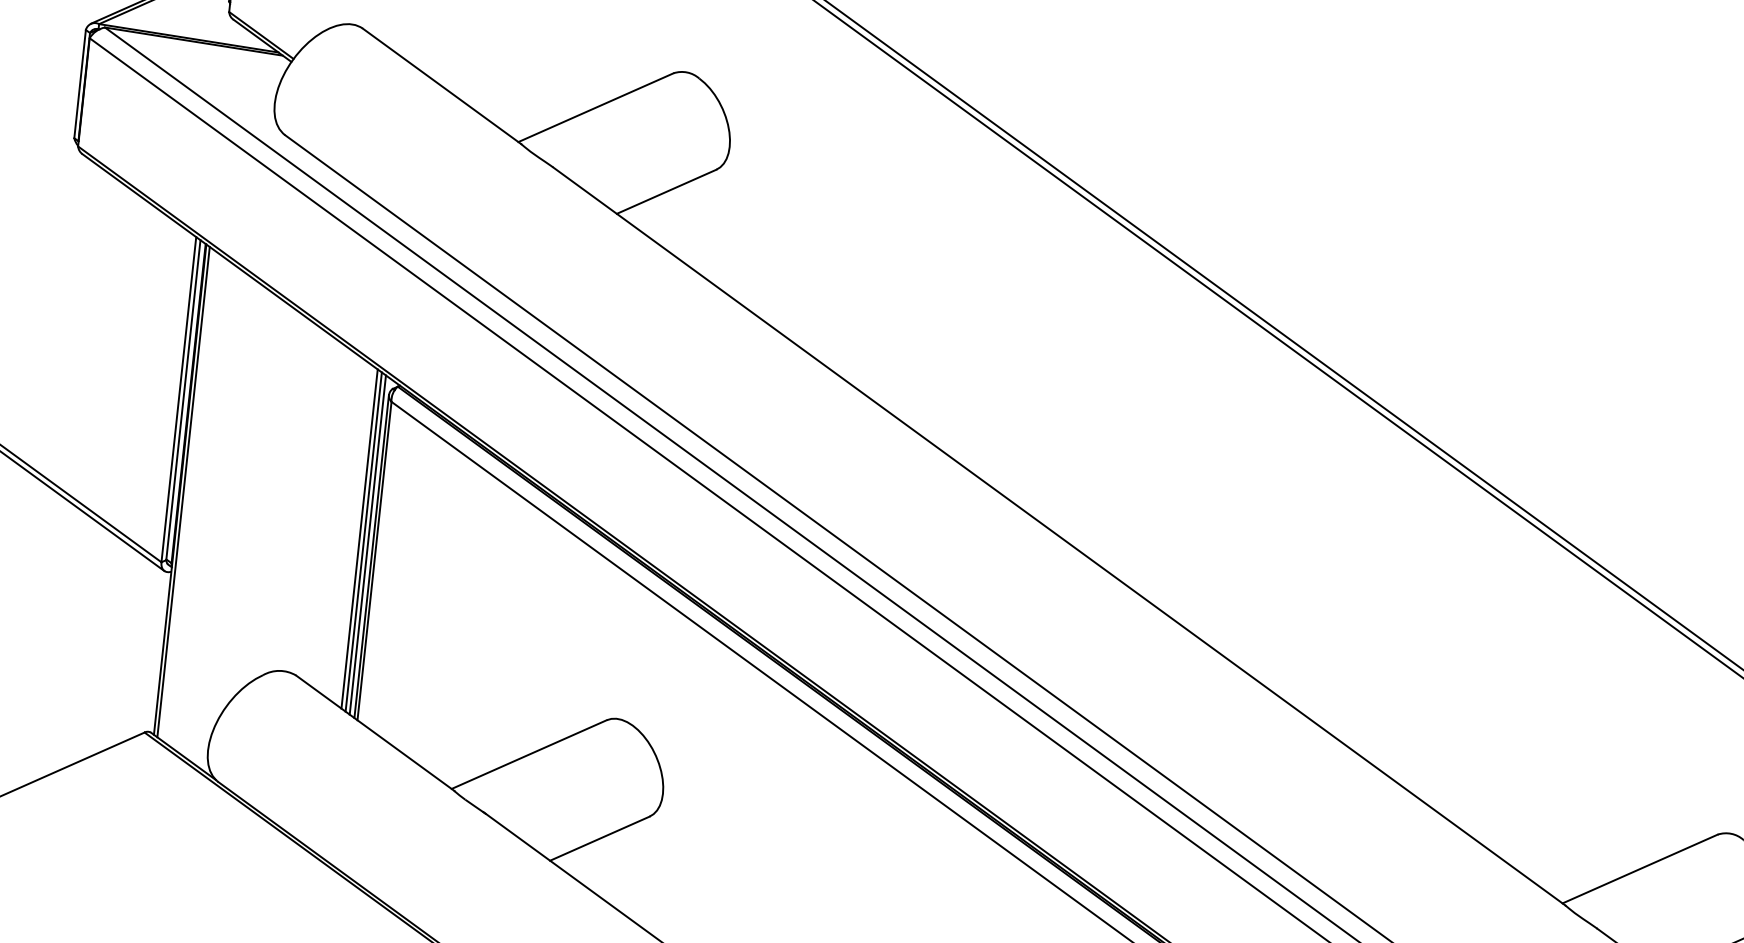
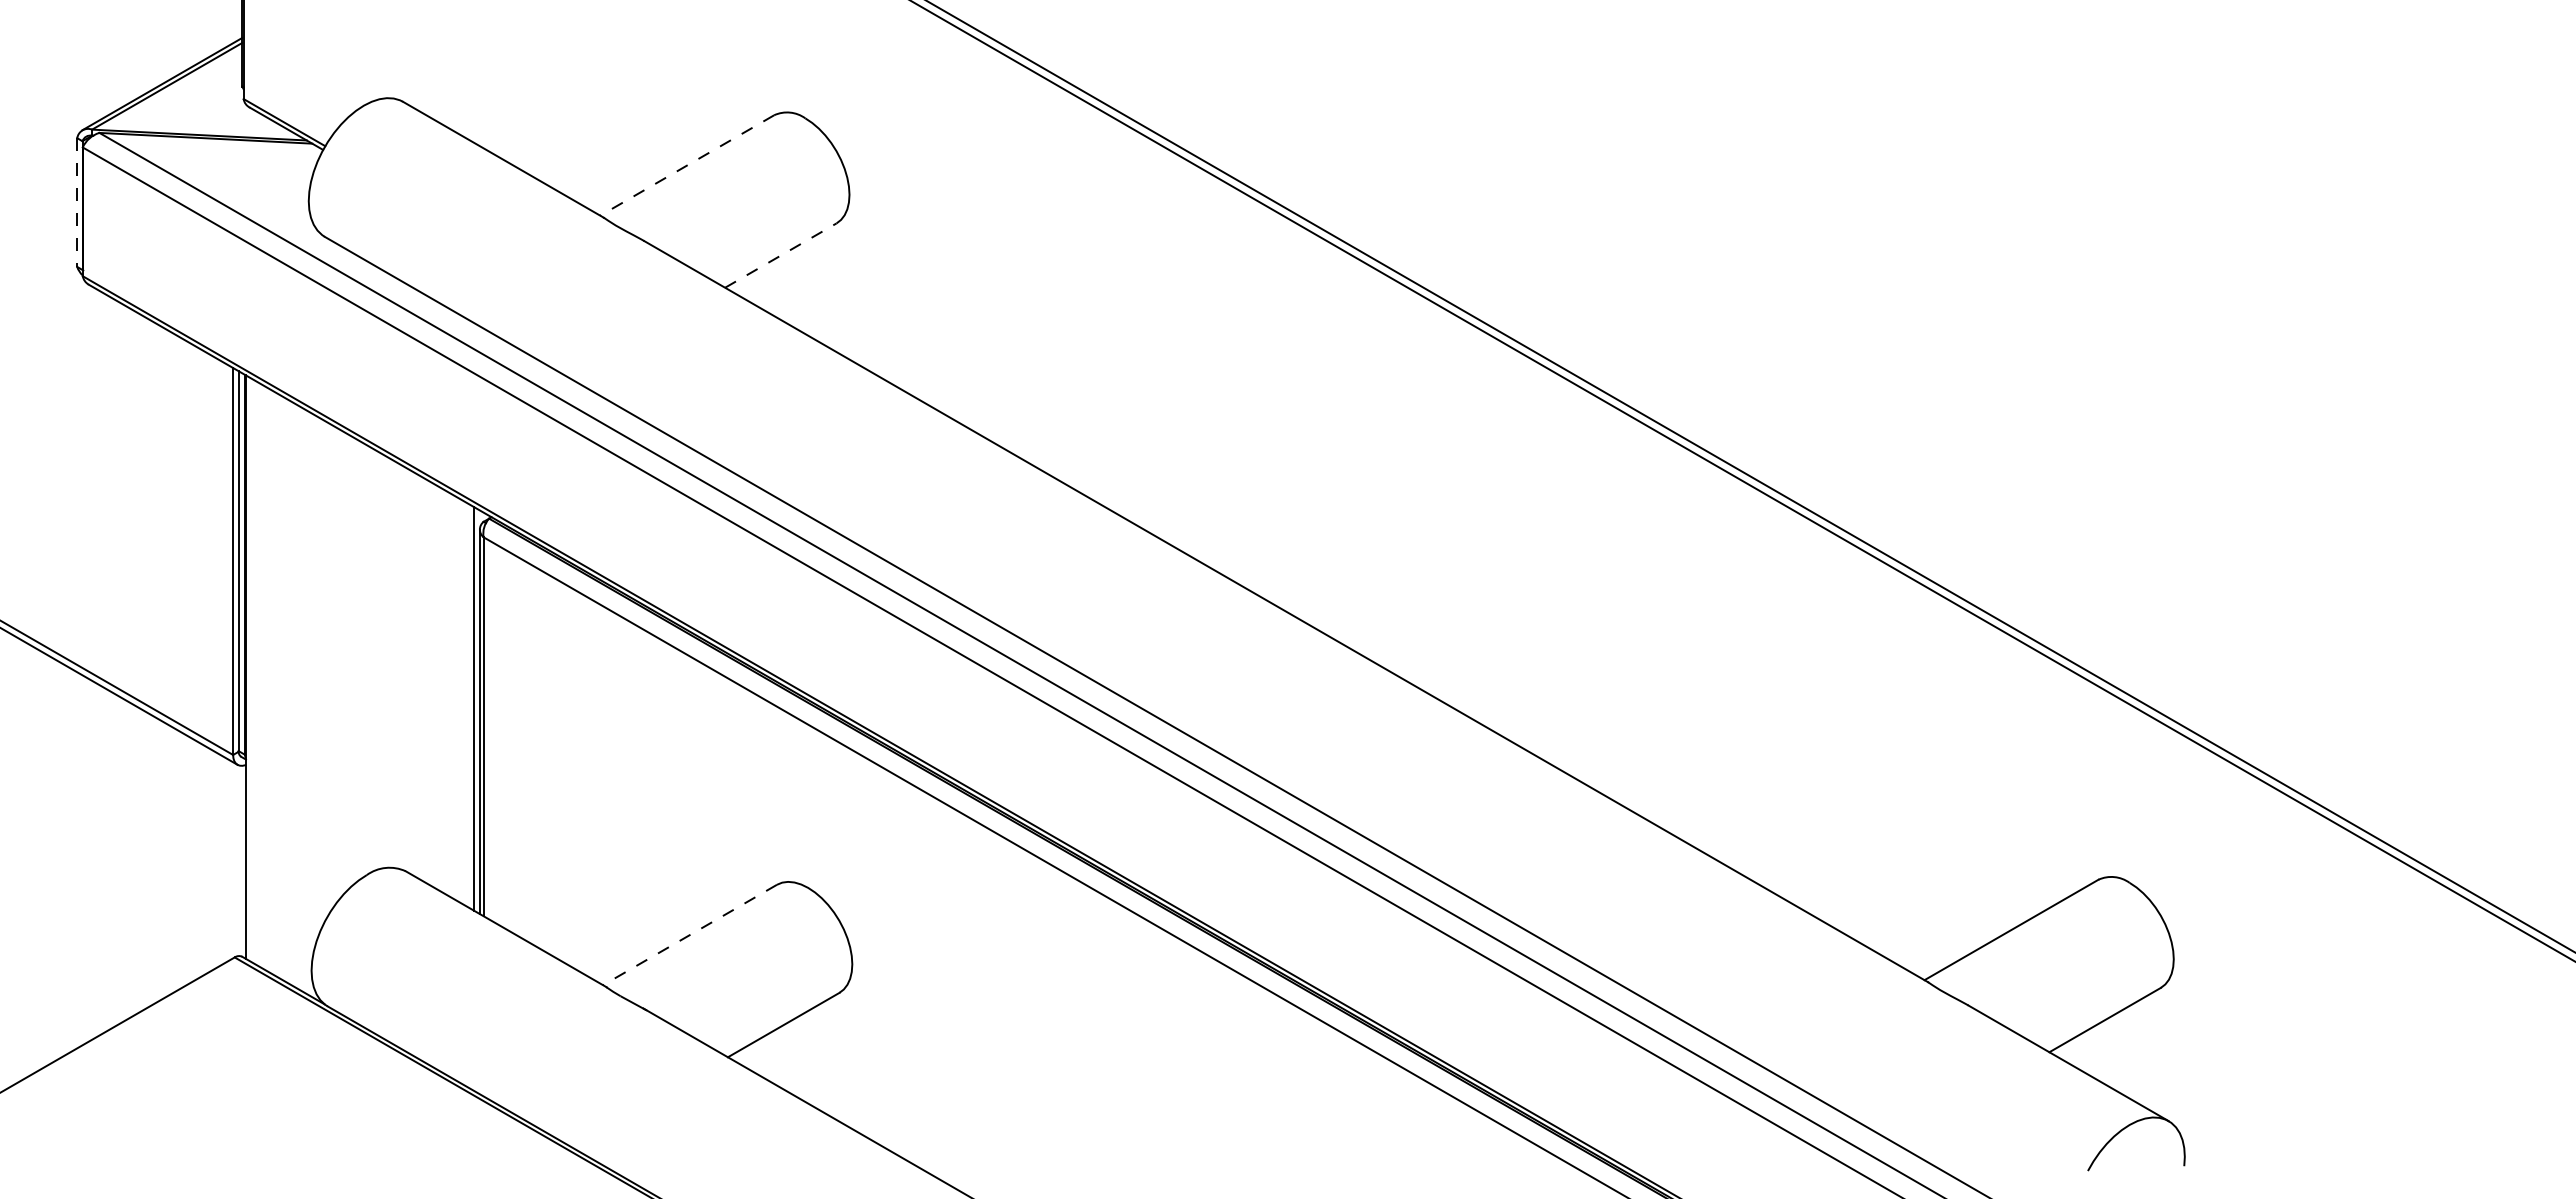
line: (80, 84) -> (77, 203), solid -> dashed
line: (595, 107) -> (686, 165), solid -> dashed
line: (667, 191) -> (781, 255), solid -> dashed
line: (183, 492) -> (250, 669), removed
line: (359, 538) -> (463, 702), removed
line: (363, 541) -> (468, 705), removed
line: (528, 754) -> (689, 935), solid -> dashed

